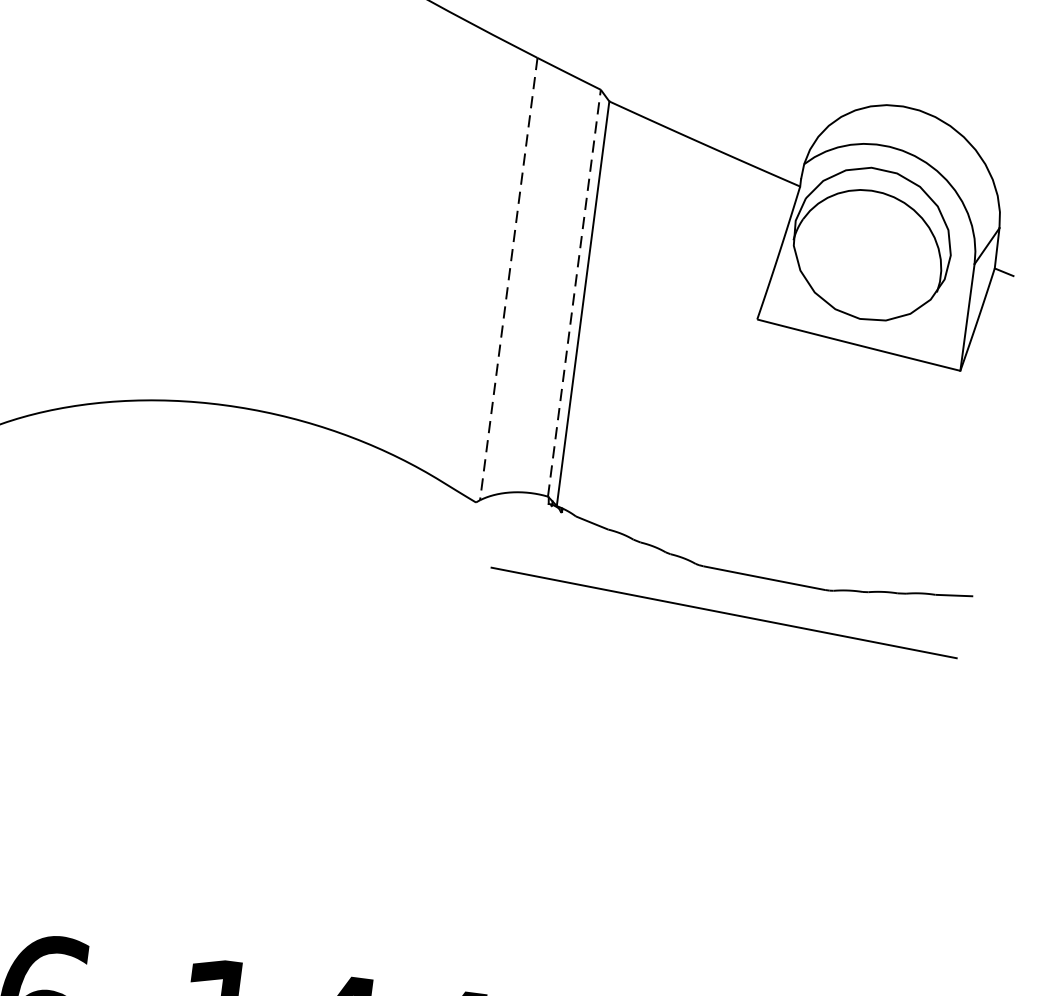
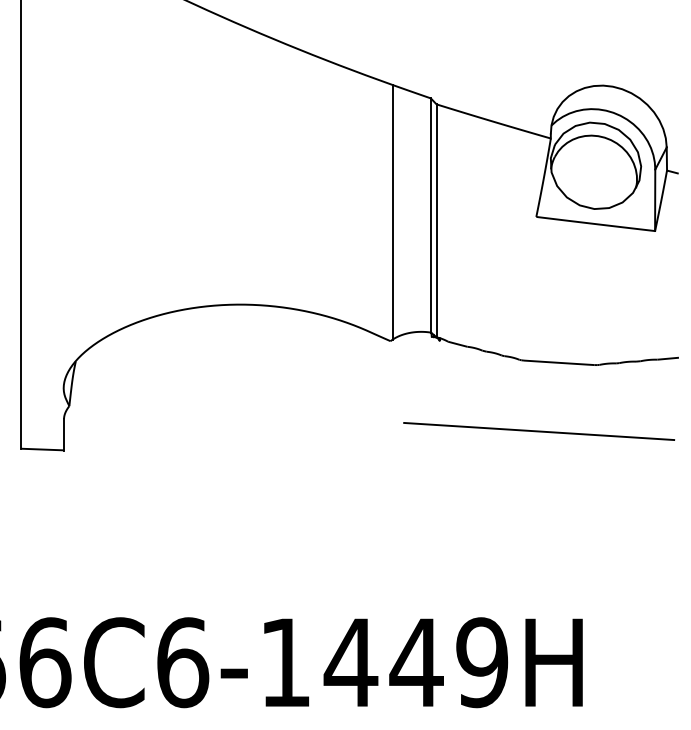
line: (508, 279) -> (392, 212), dashed -> solid
line: (573, 293) -> (430, 215), dashed -> solid
line: (724, 613) -> (539, 431), moved

